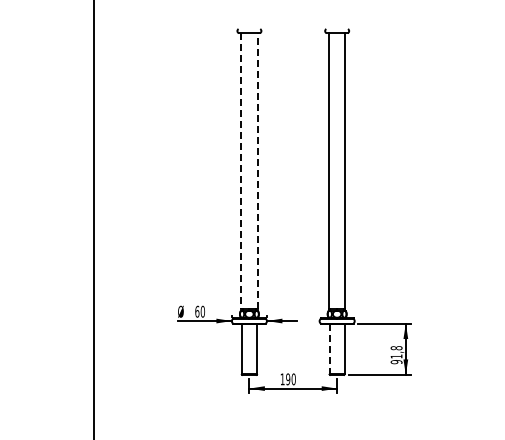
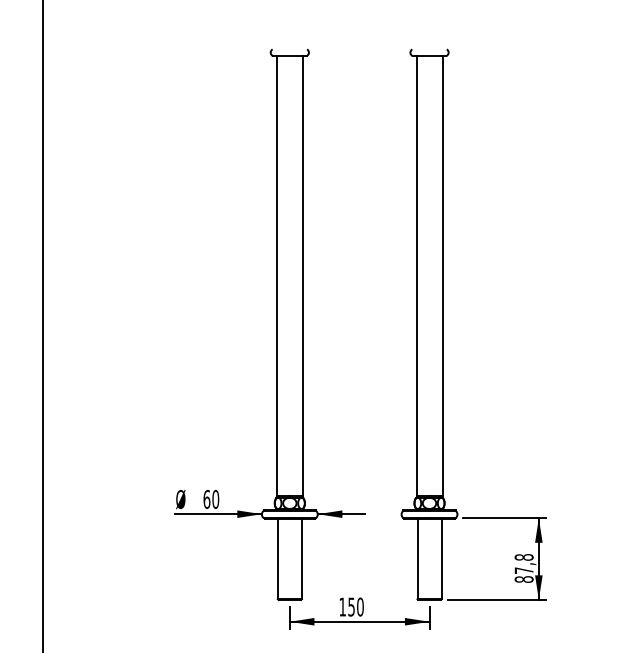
line: (257, 170) -> (302, 274), dashed -> solid
line: (241, 171) -> (277, 276), dashed -> solid
line: (329, 349) -> (417, 559), dashed -> solid
text: (396, 359) -> (523, 575), 91,8 -> 87,8
text: (288, 378) -> (352, 605), 190 -> 150

